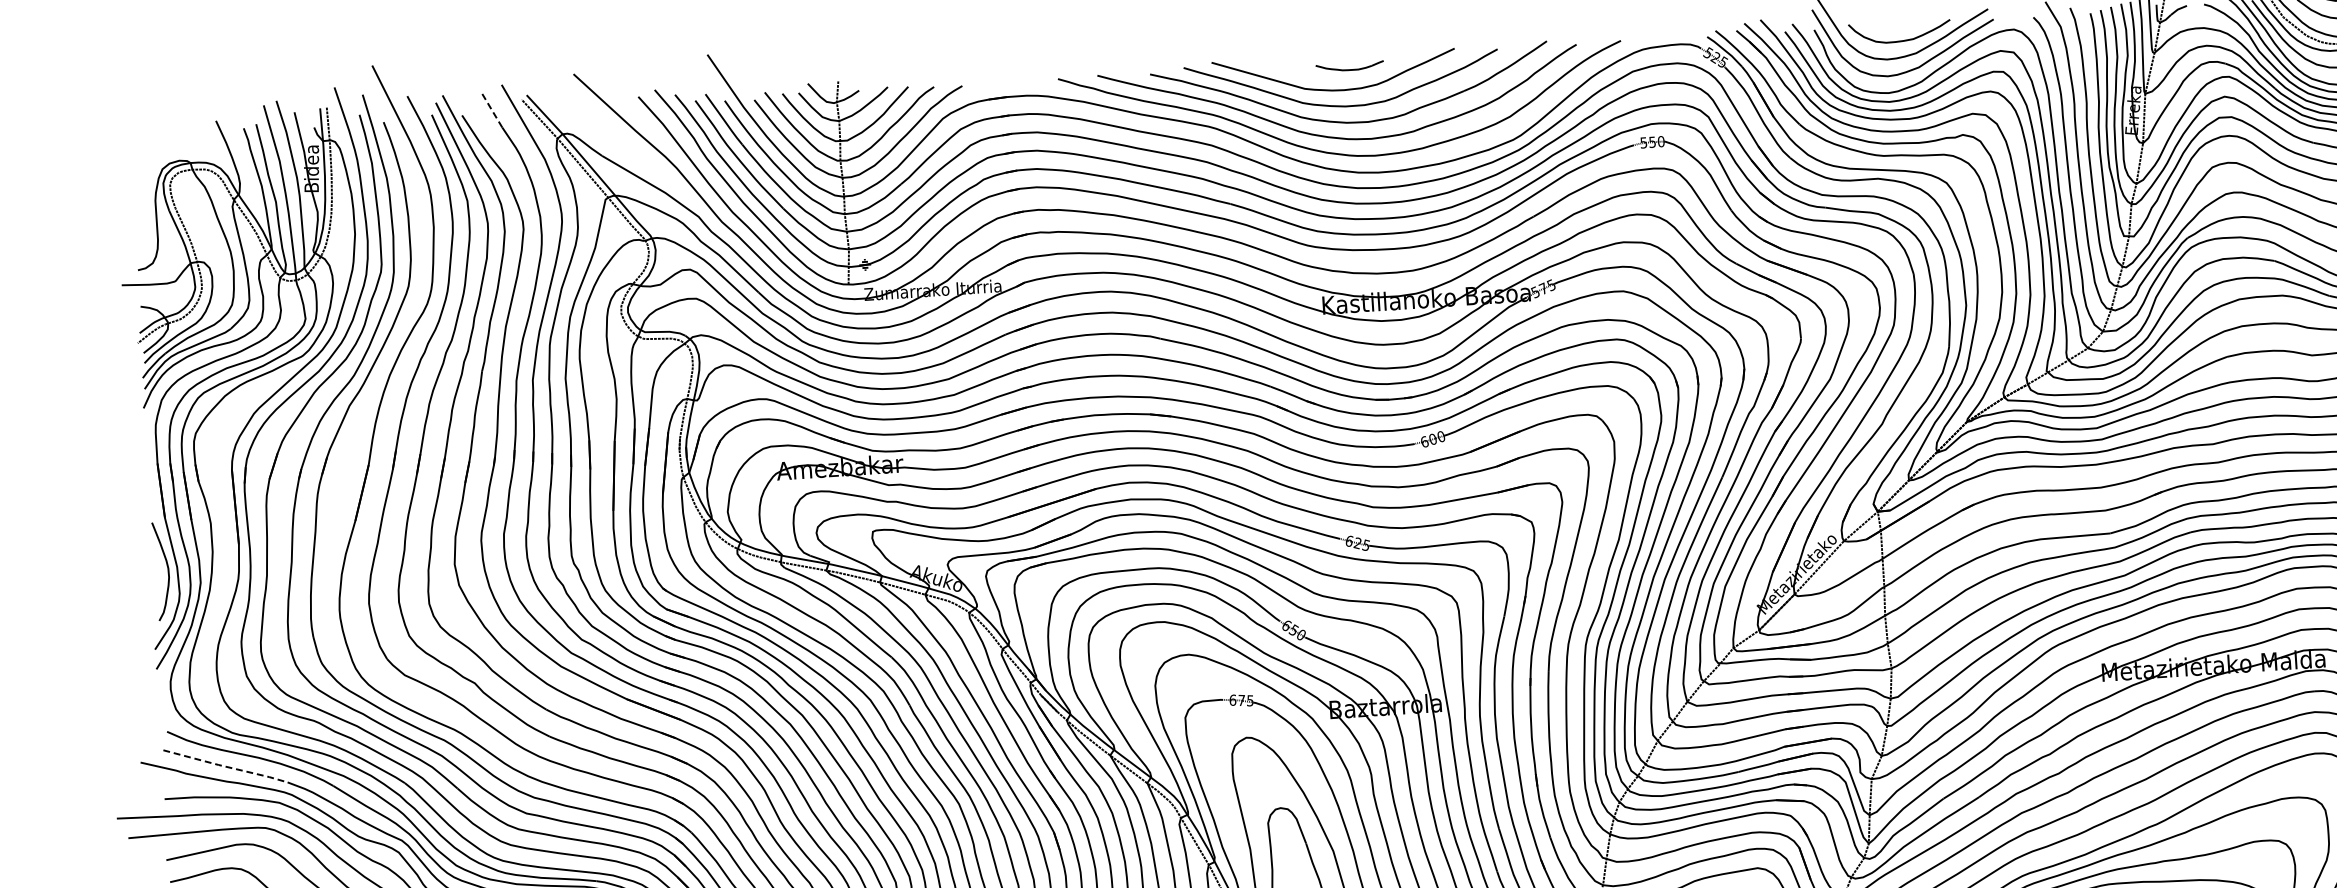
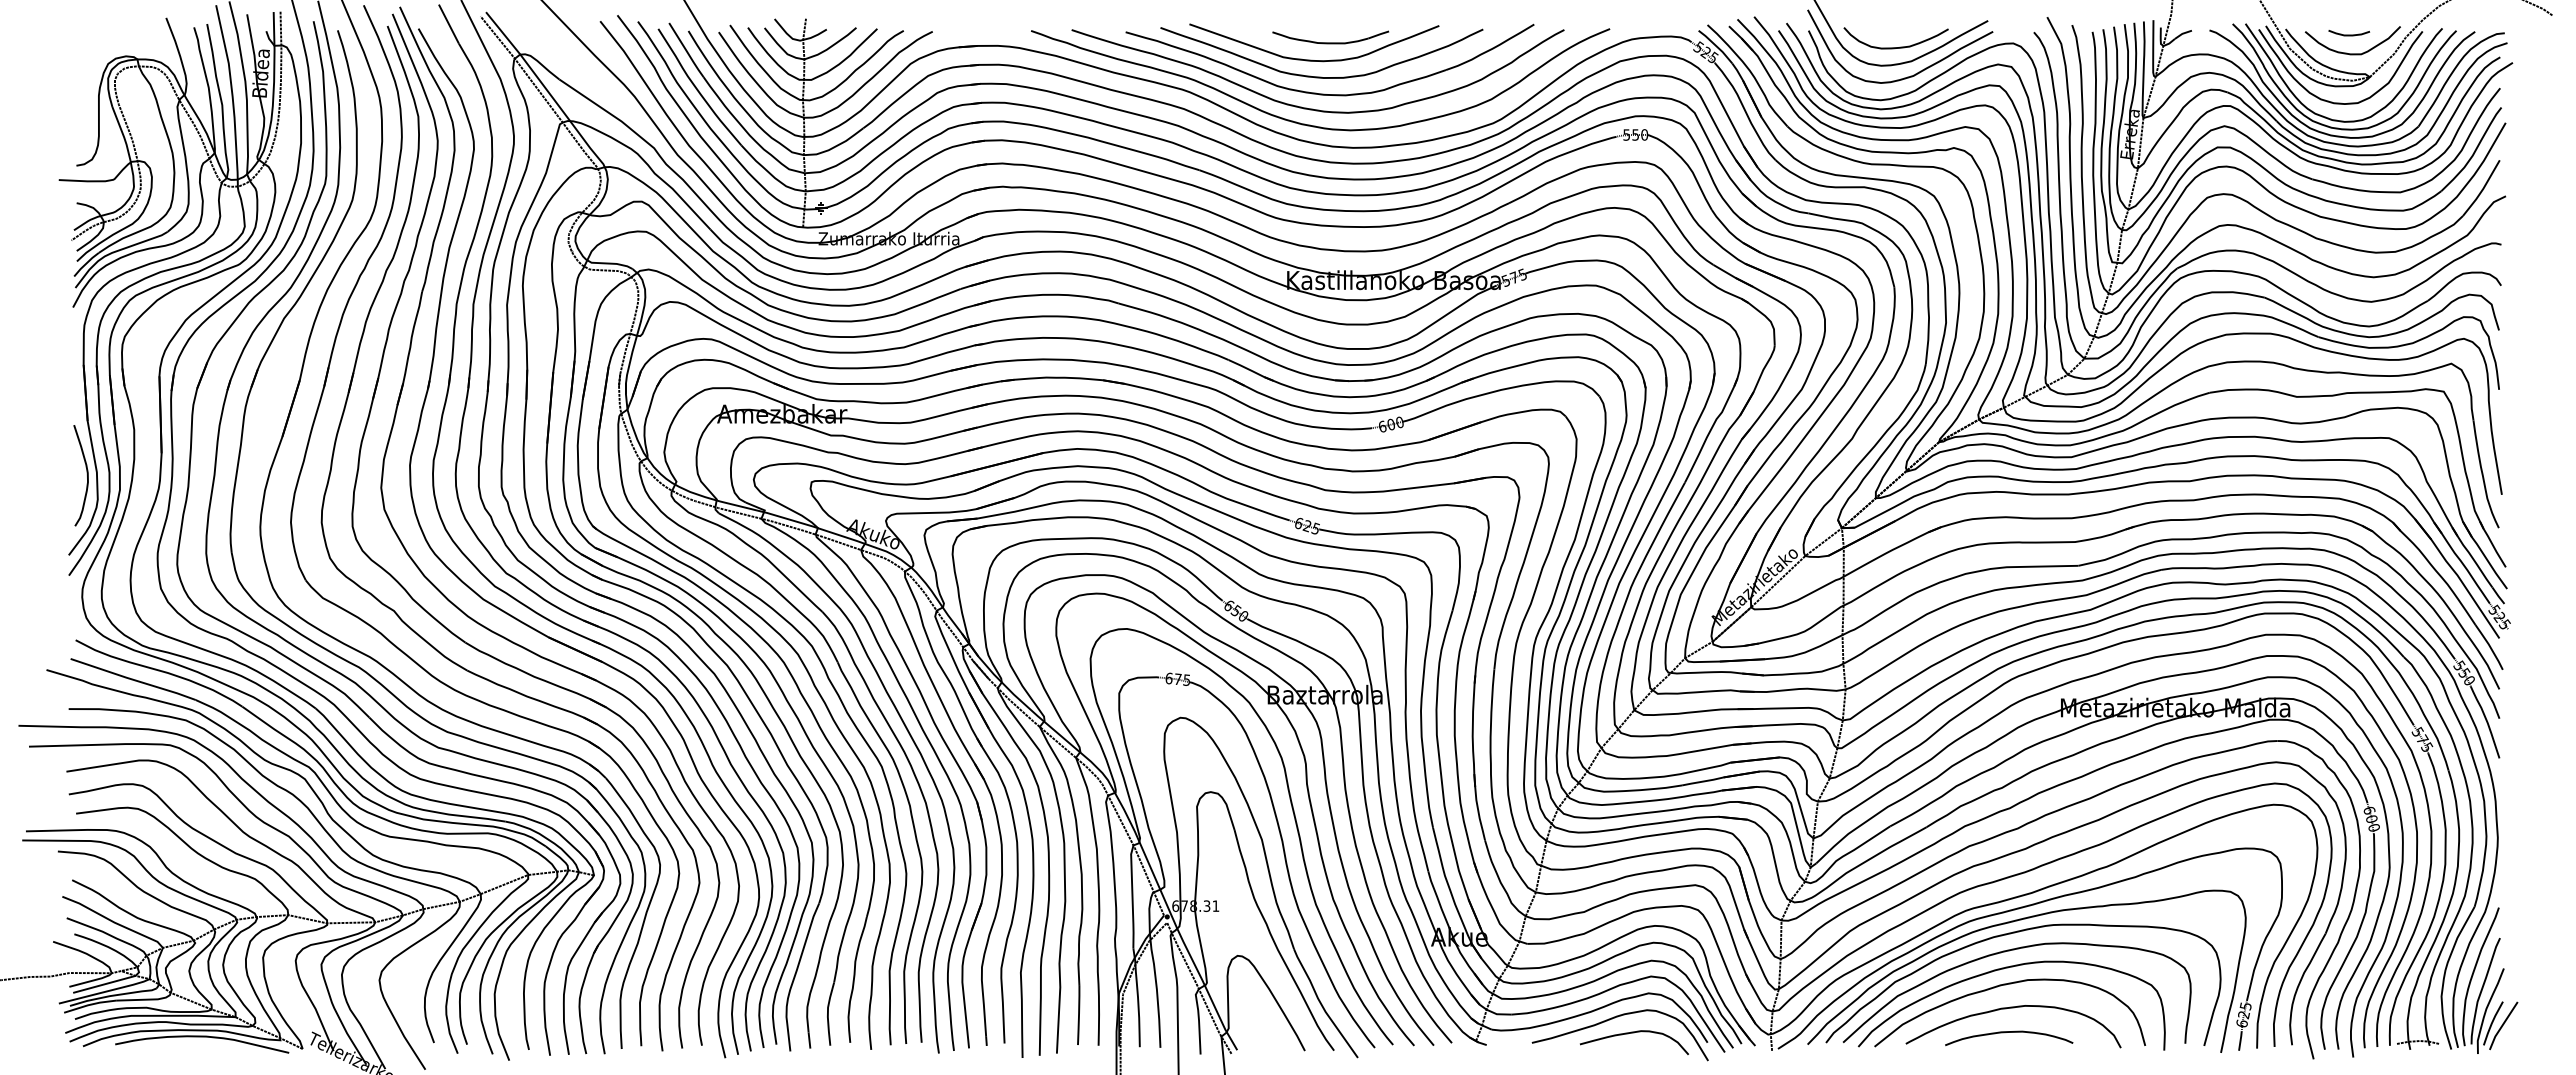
part: (1349, 66) -> (1330, 37), size x1.67
line: (490, 109) -> (448, 24), dashed -> solid
line: (225, 767) -> (133, 680), dashed -> solid

